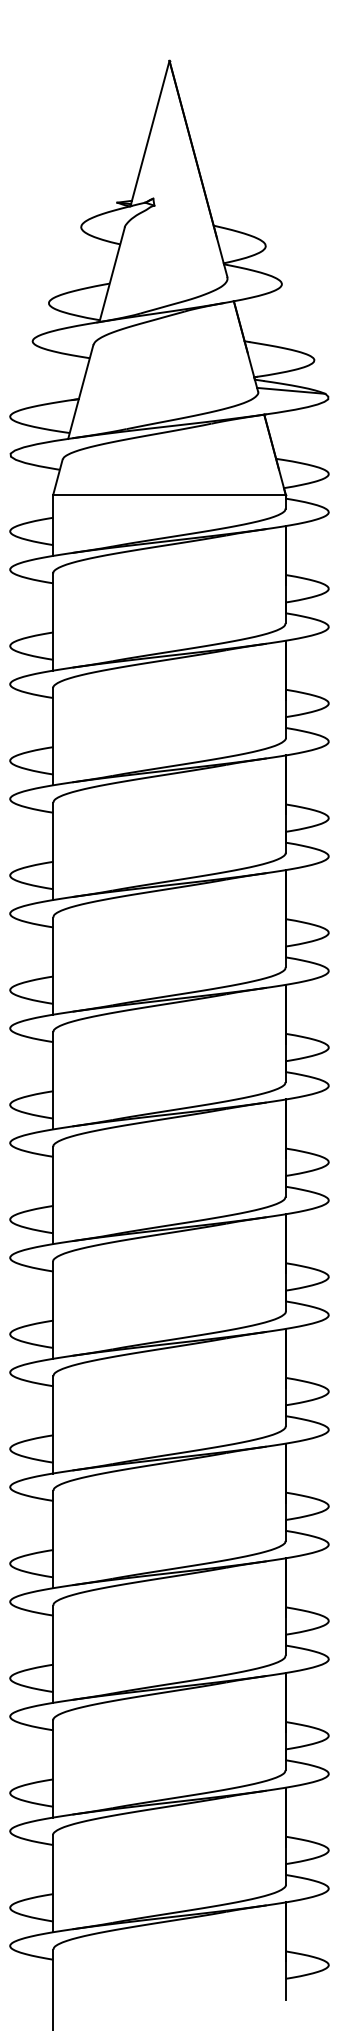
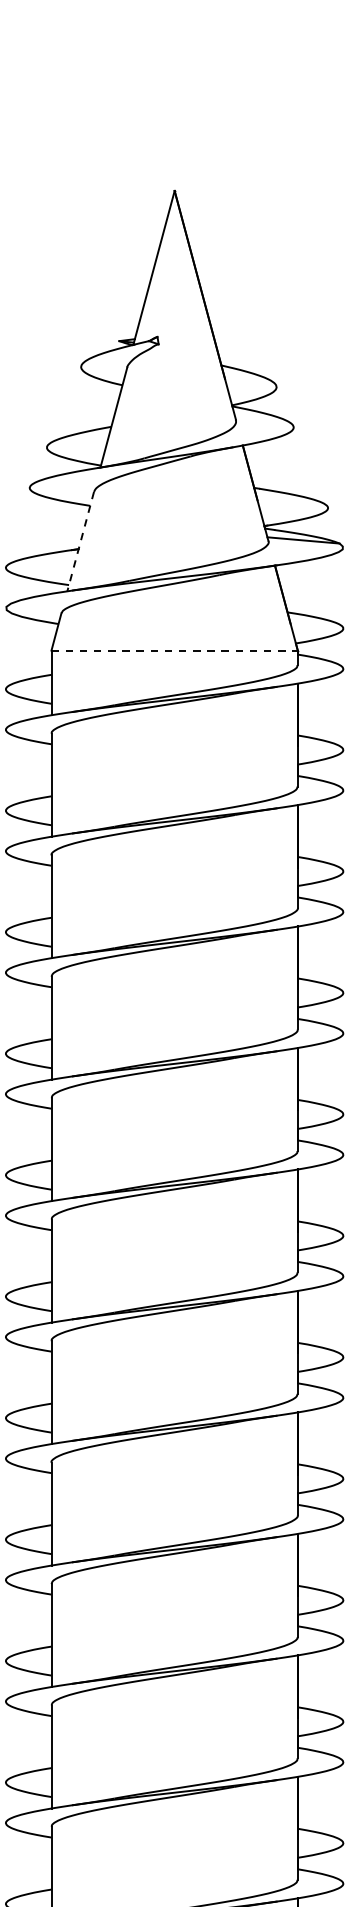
line: (80, 392) -> (80, 542), solid -> dashed
line: (170, 494) -> (175, 650), solid -> dashed

